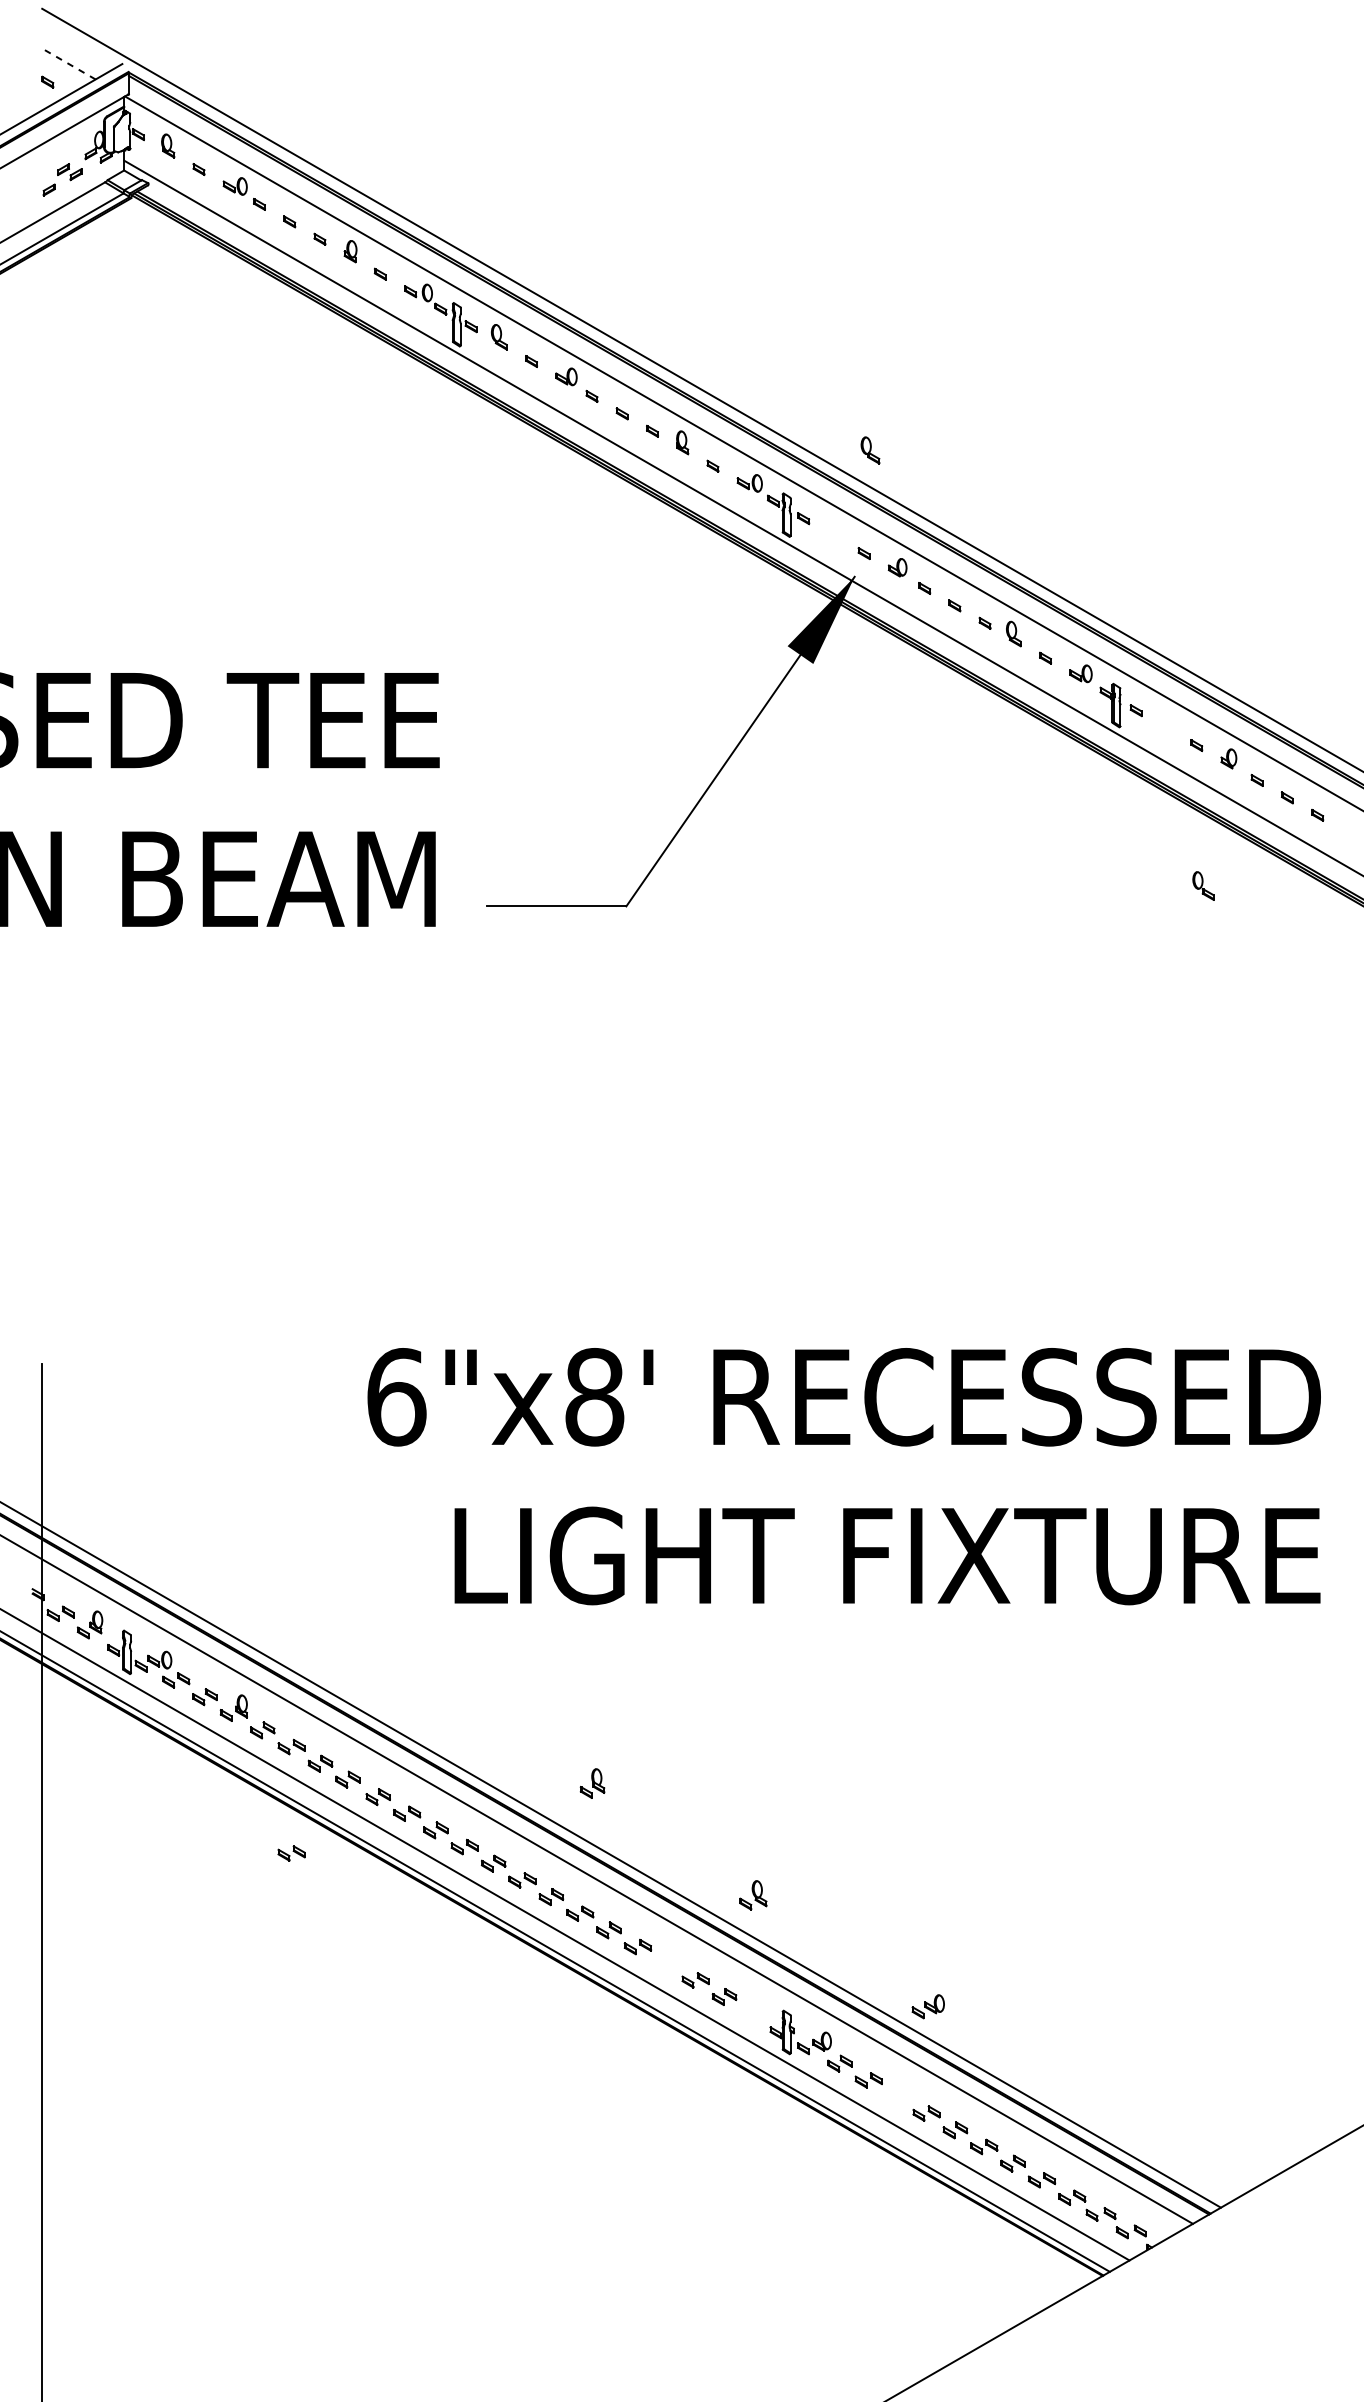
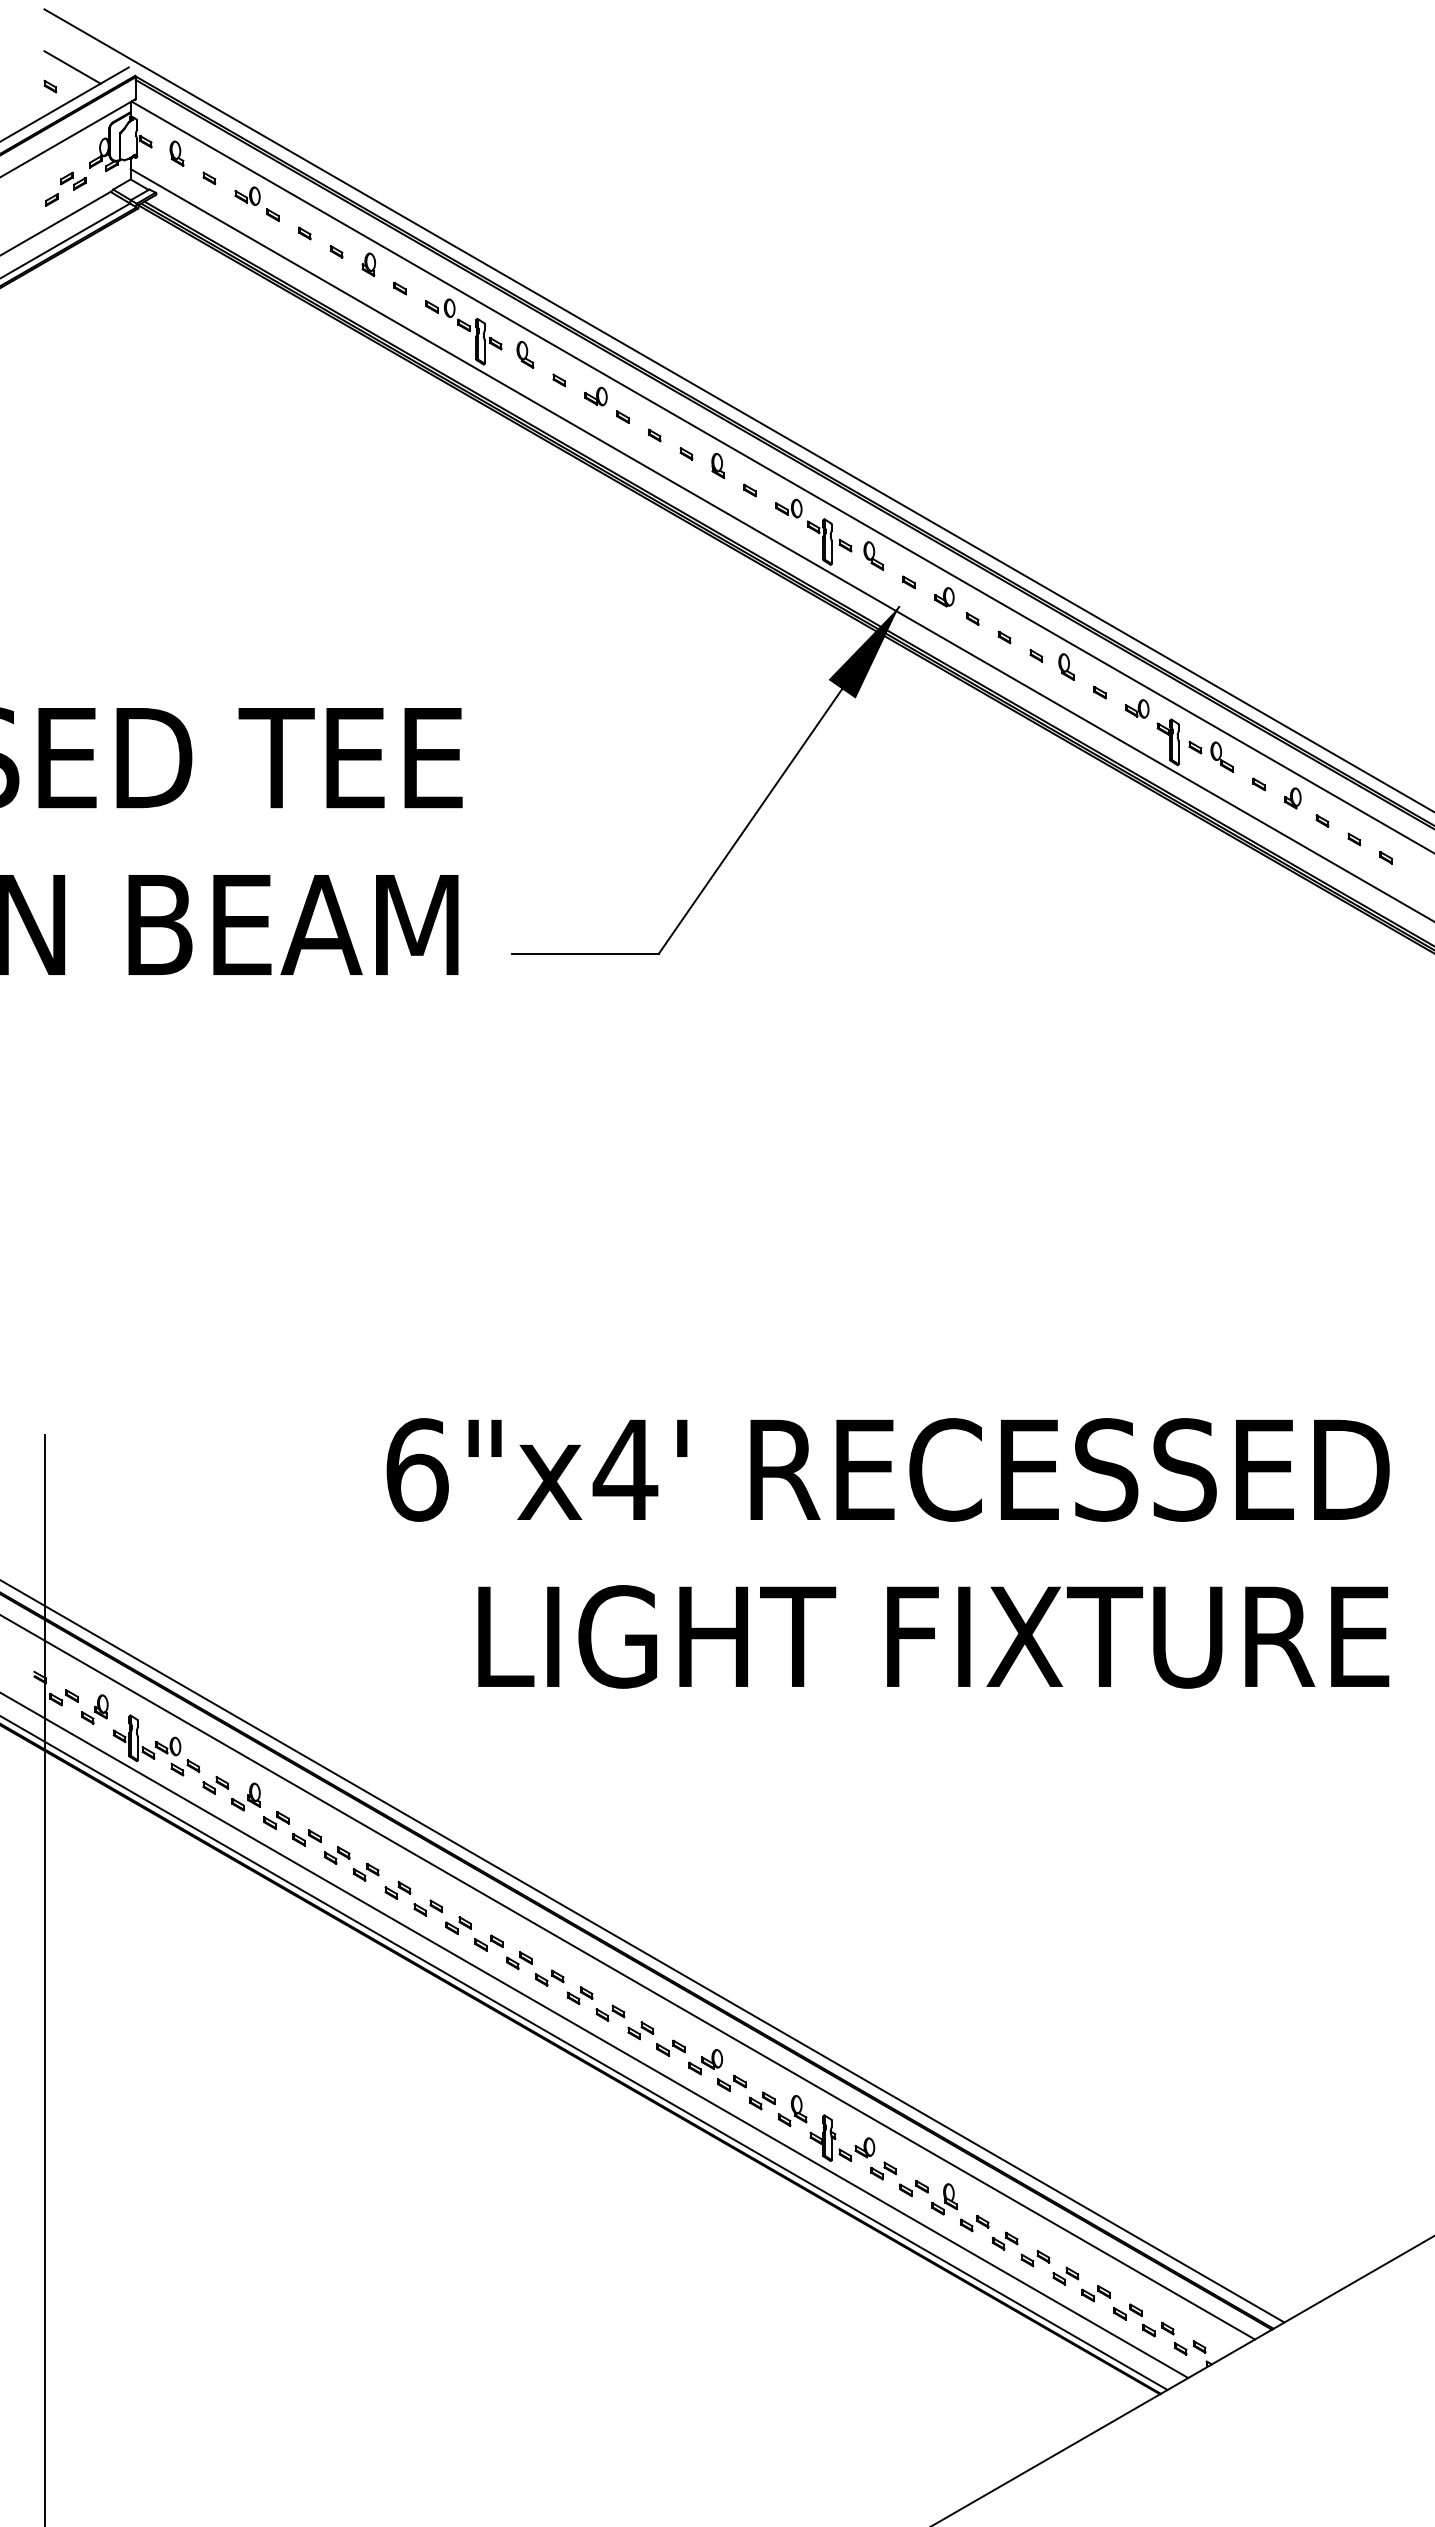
line: (68, 64) -> (72, 67), dashed -> solid
part: (870, 450) -> (873, 555), moved
part: (1202, 885) -> (1221, 756), moved
text: (594, 1396) -> (625, 1469), 6"x8' -> 6"x4'
part: (592, 1783) -> (944, 2199), moved
part: (291, 1853) -> (306, 1949), removed
part: (753, 1894) -> (792, 2110), moved
part: (928, 2007) -> (705, 2062), moved

